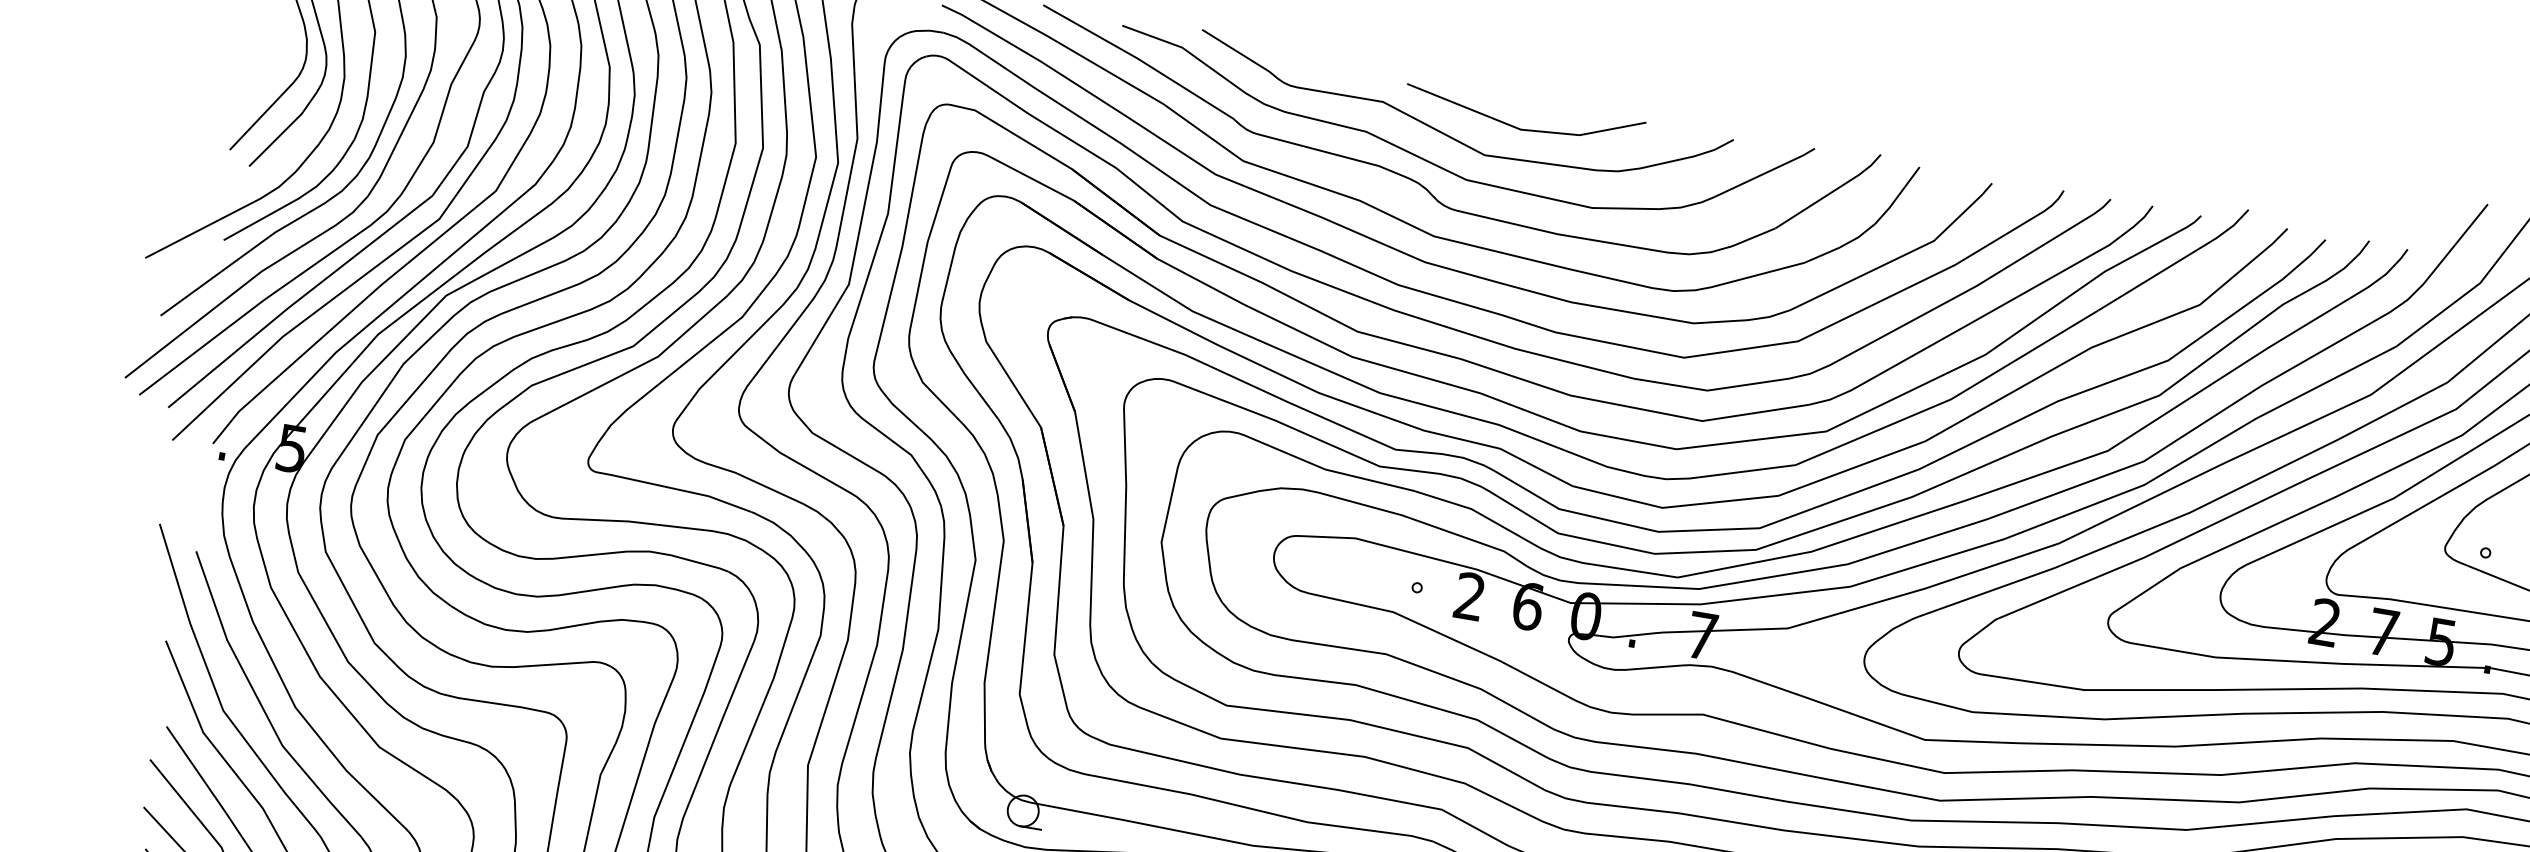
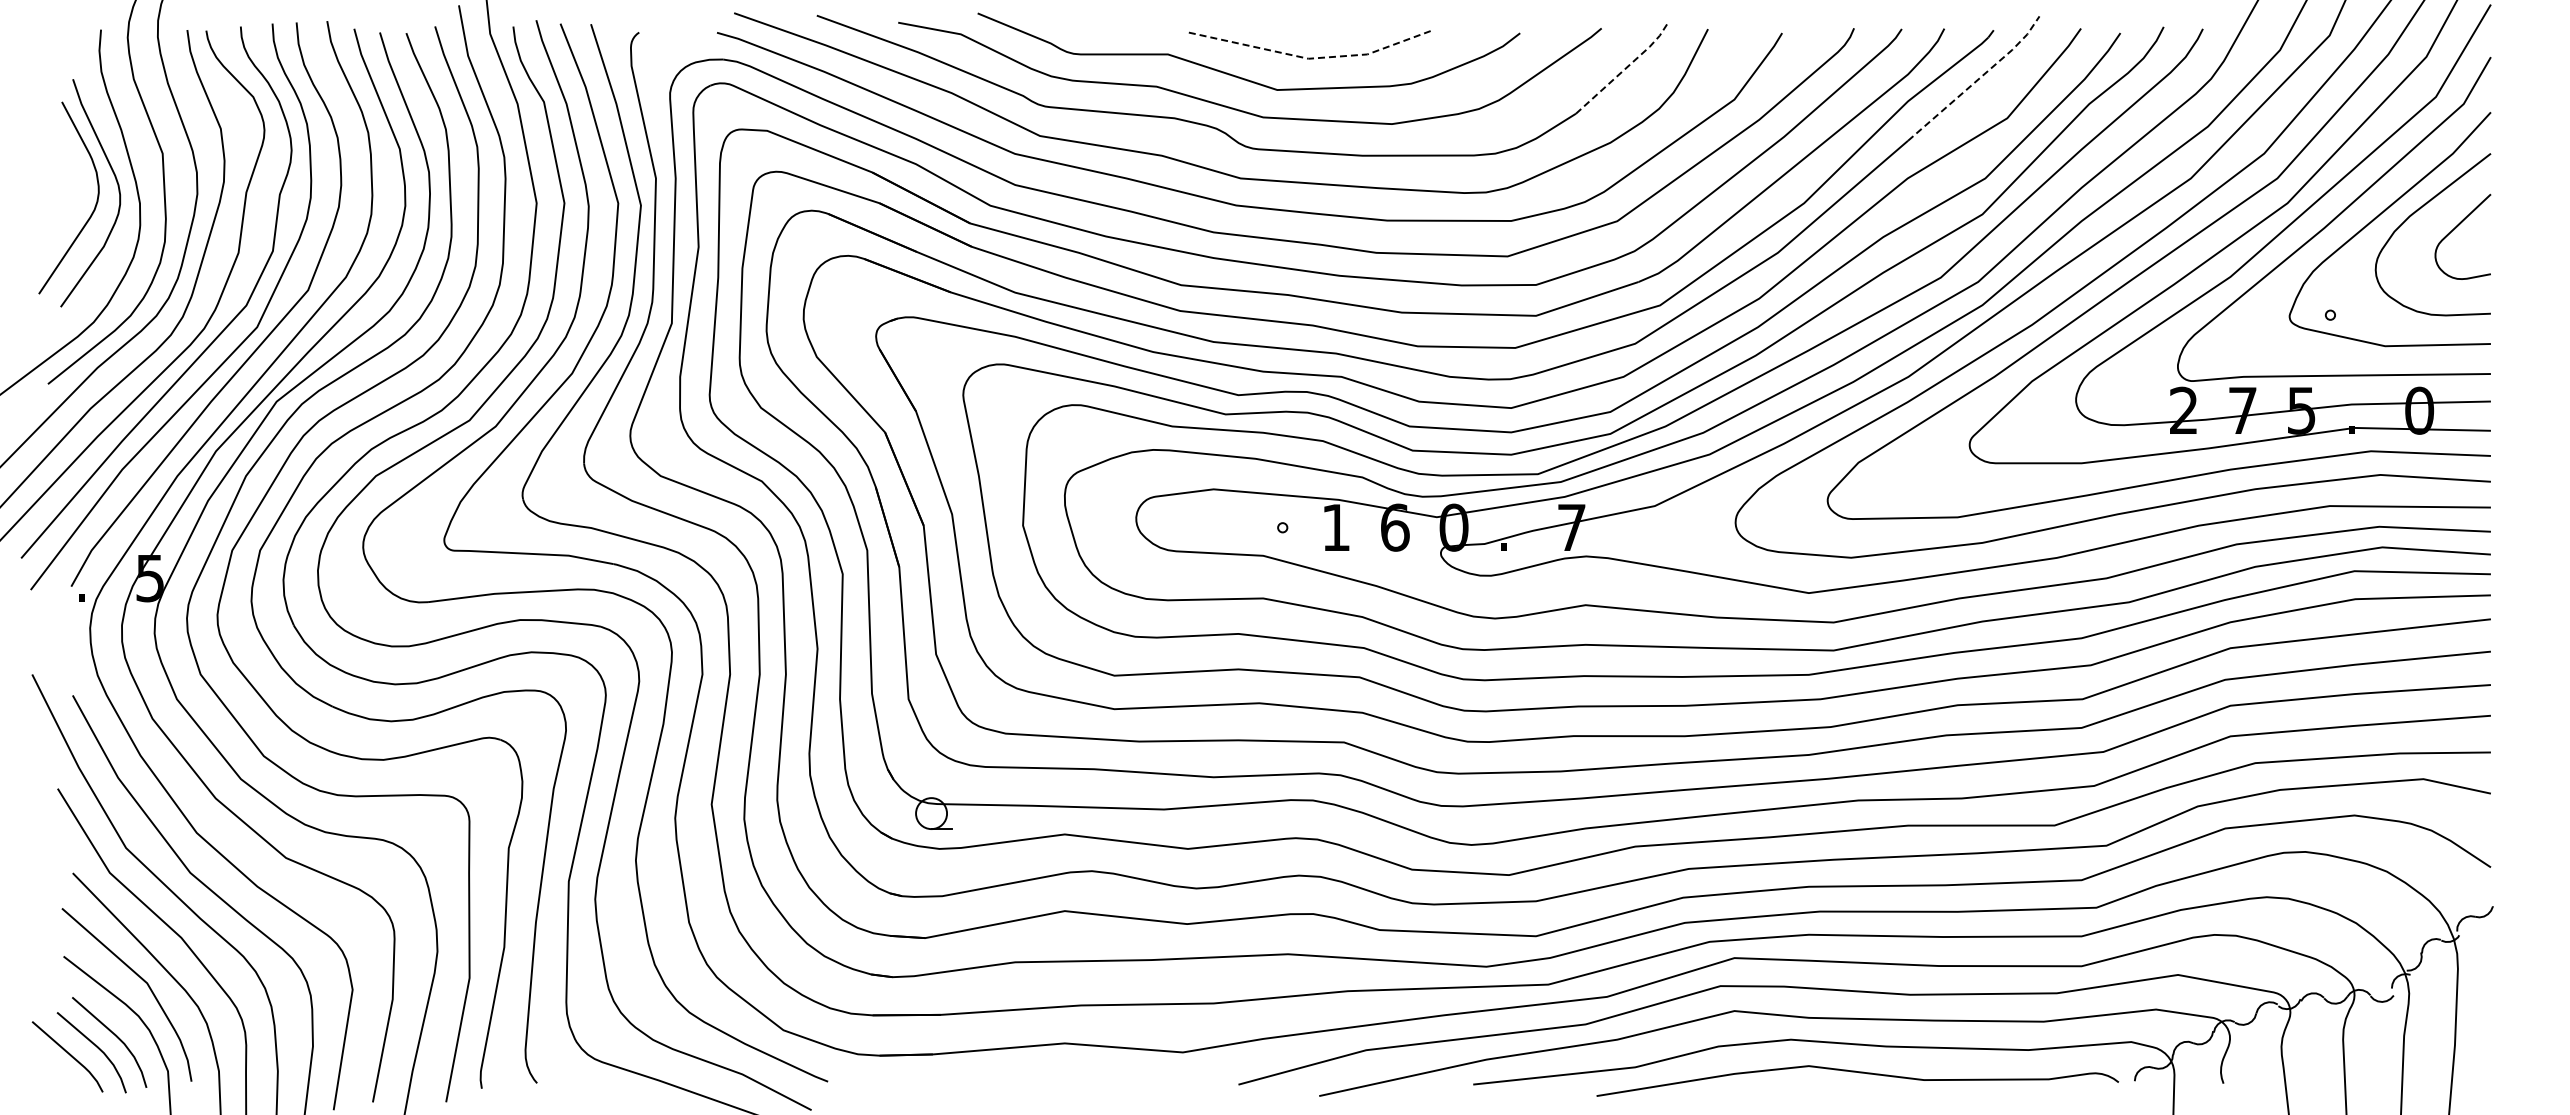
line: (1523, 129) -> (1311, 58), solid -> dashed
line: (1830, 192) -> (1624, 69), solid -> dashed
line: (2176, 261) -> (1977, 79), solid -> dashed
text: (1469, 595) -> (1335, 526), 2 -> 1

